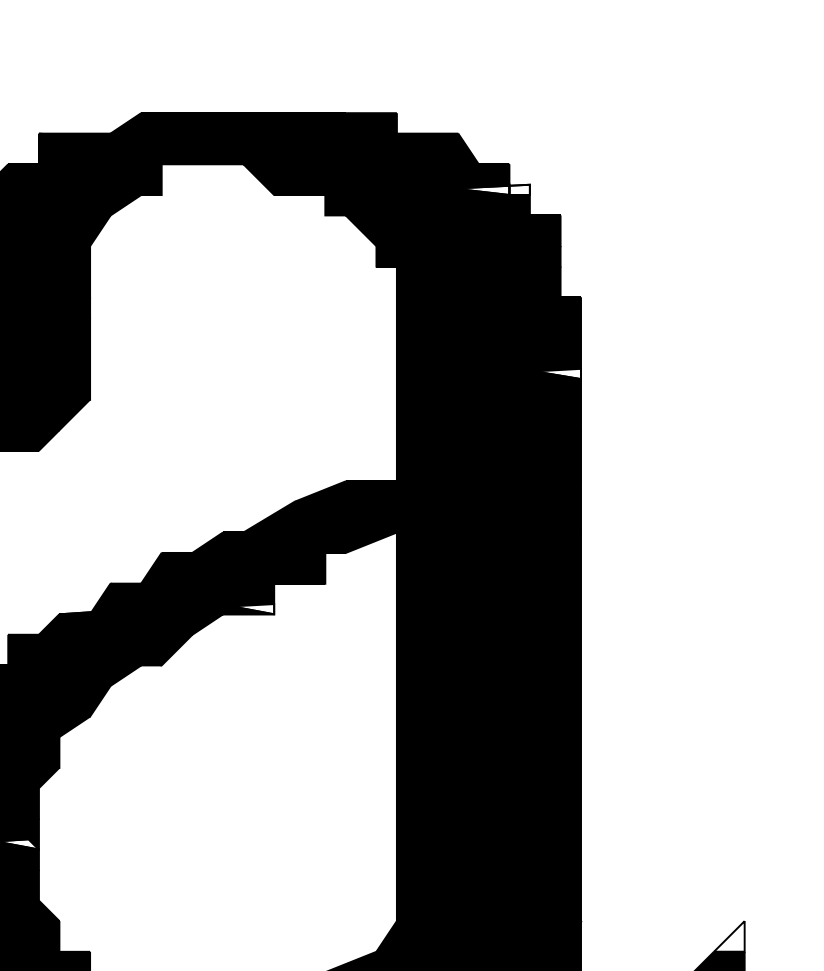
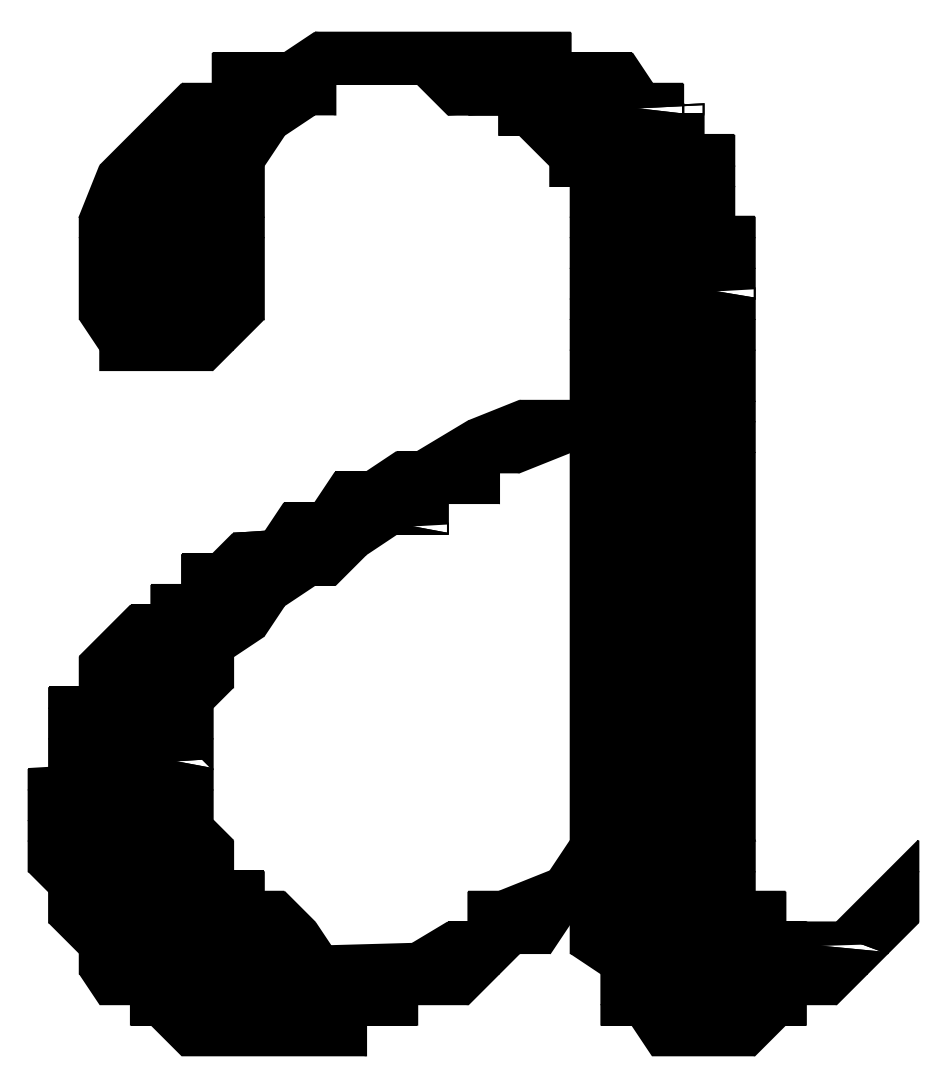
fill: (728, 936) -> (902, 855), added

